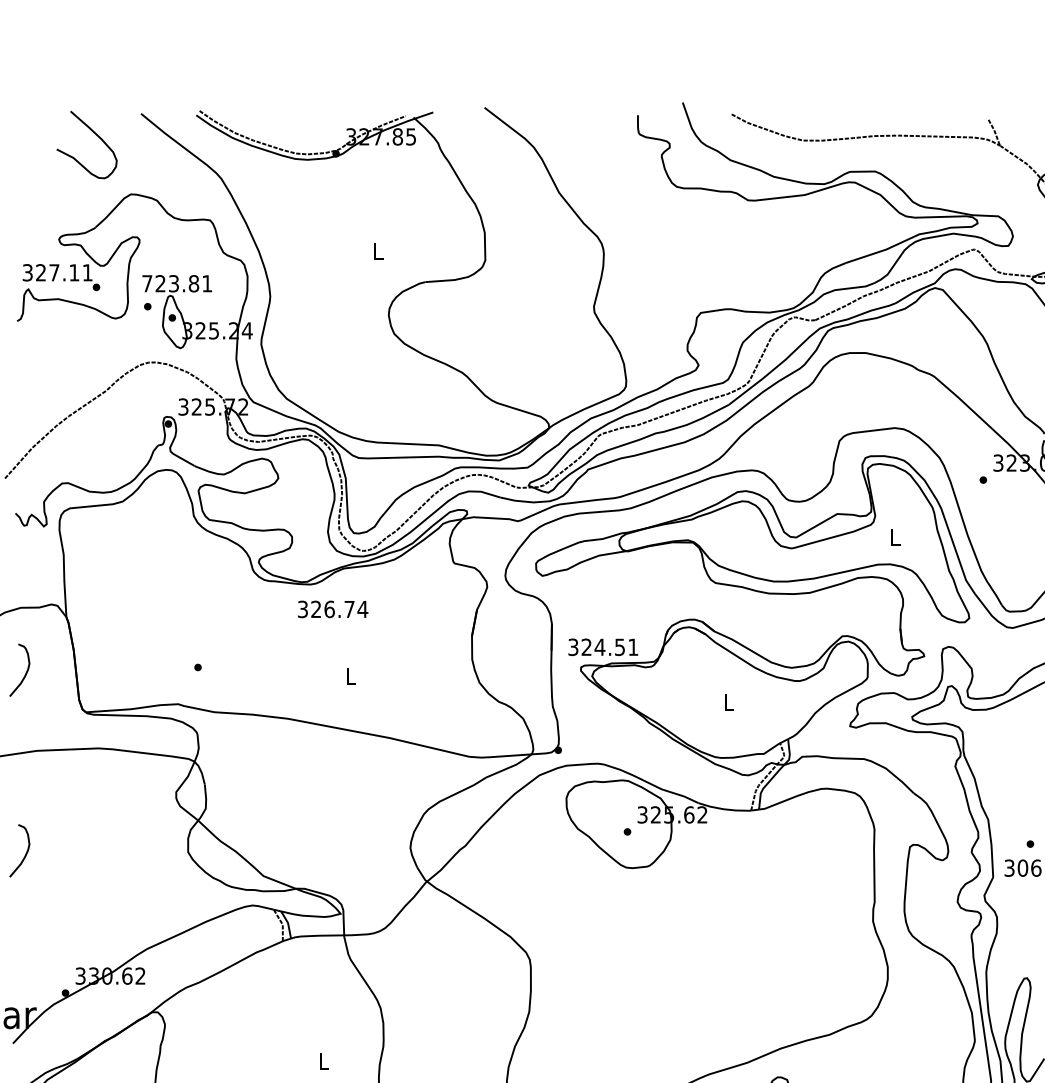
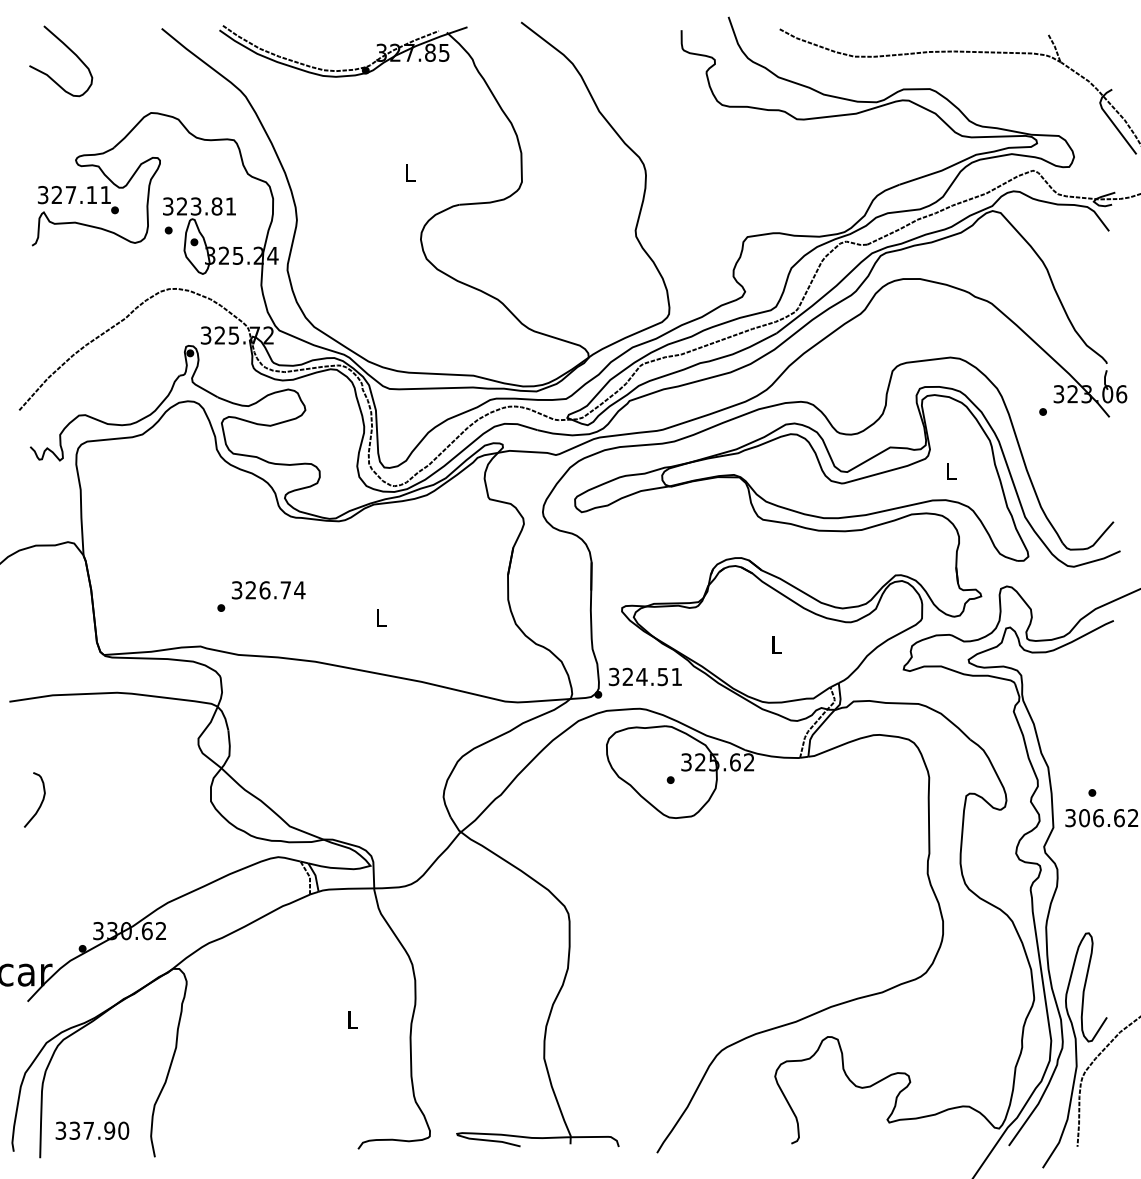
curve: (95, 135) -> (70, 51), moved
text: (147, 283) -> (168, 206), 723.81 -> 323.81
text: (332, 609) -> (268, 590), moved
text: (602, 646) -> (644, 676), moved
curve: (25, 673) -> (40, 614), removed

